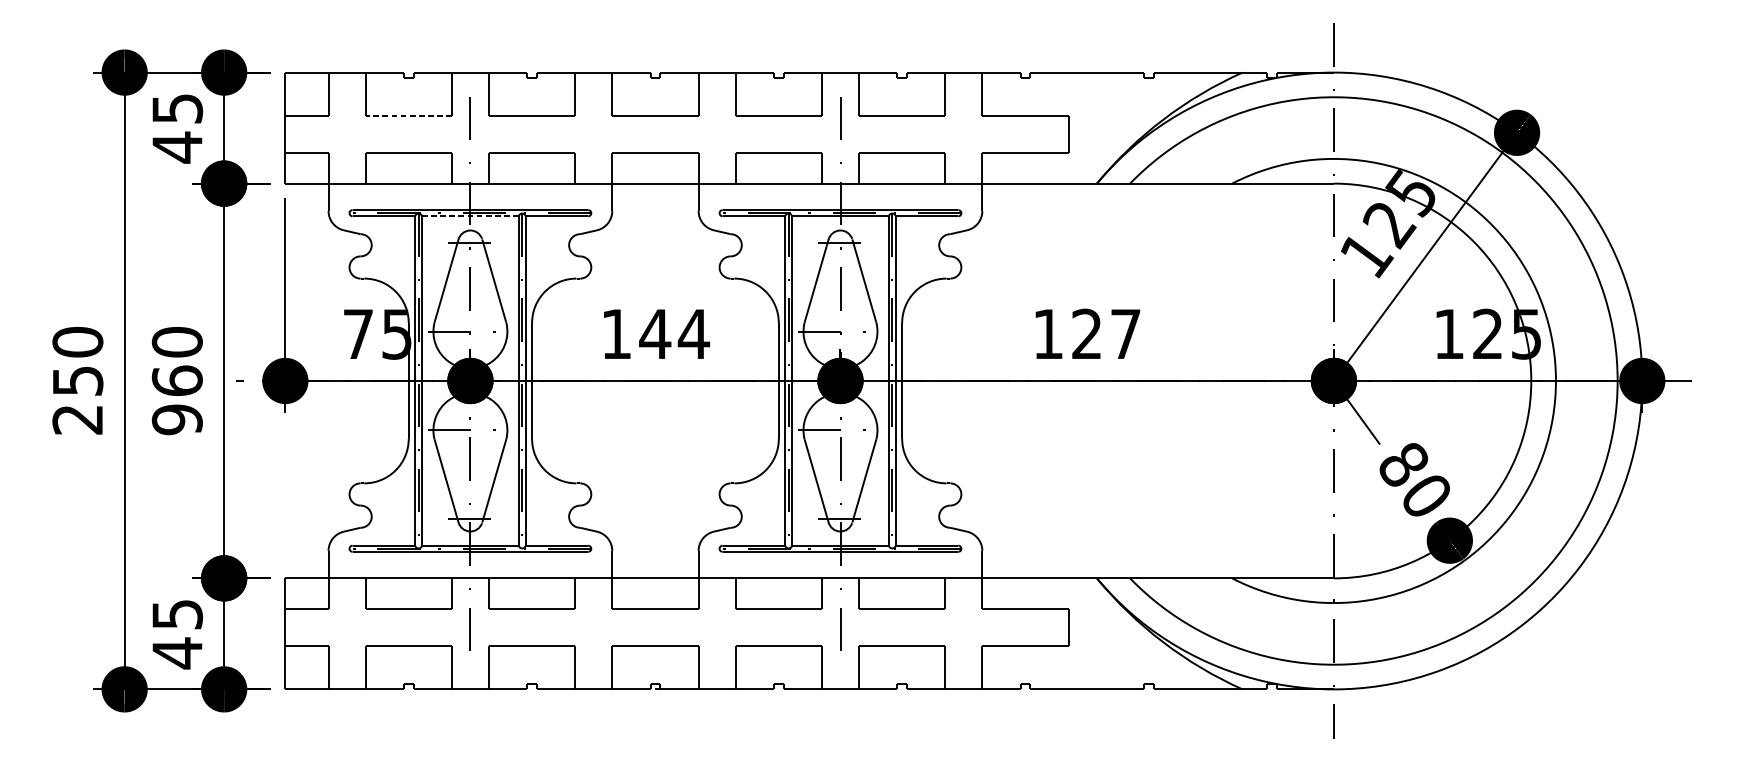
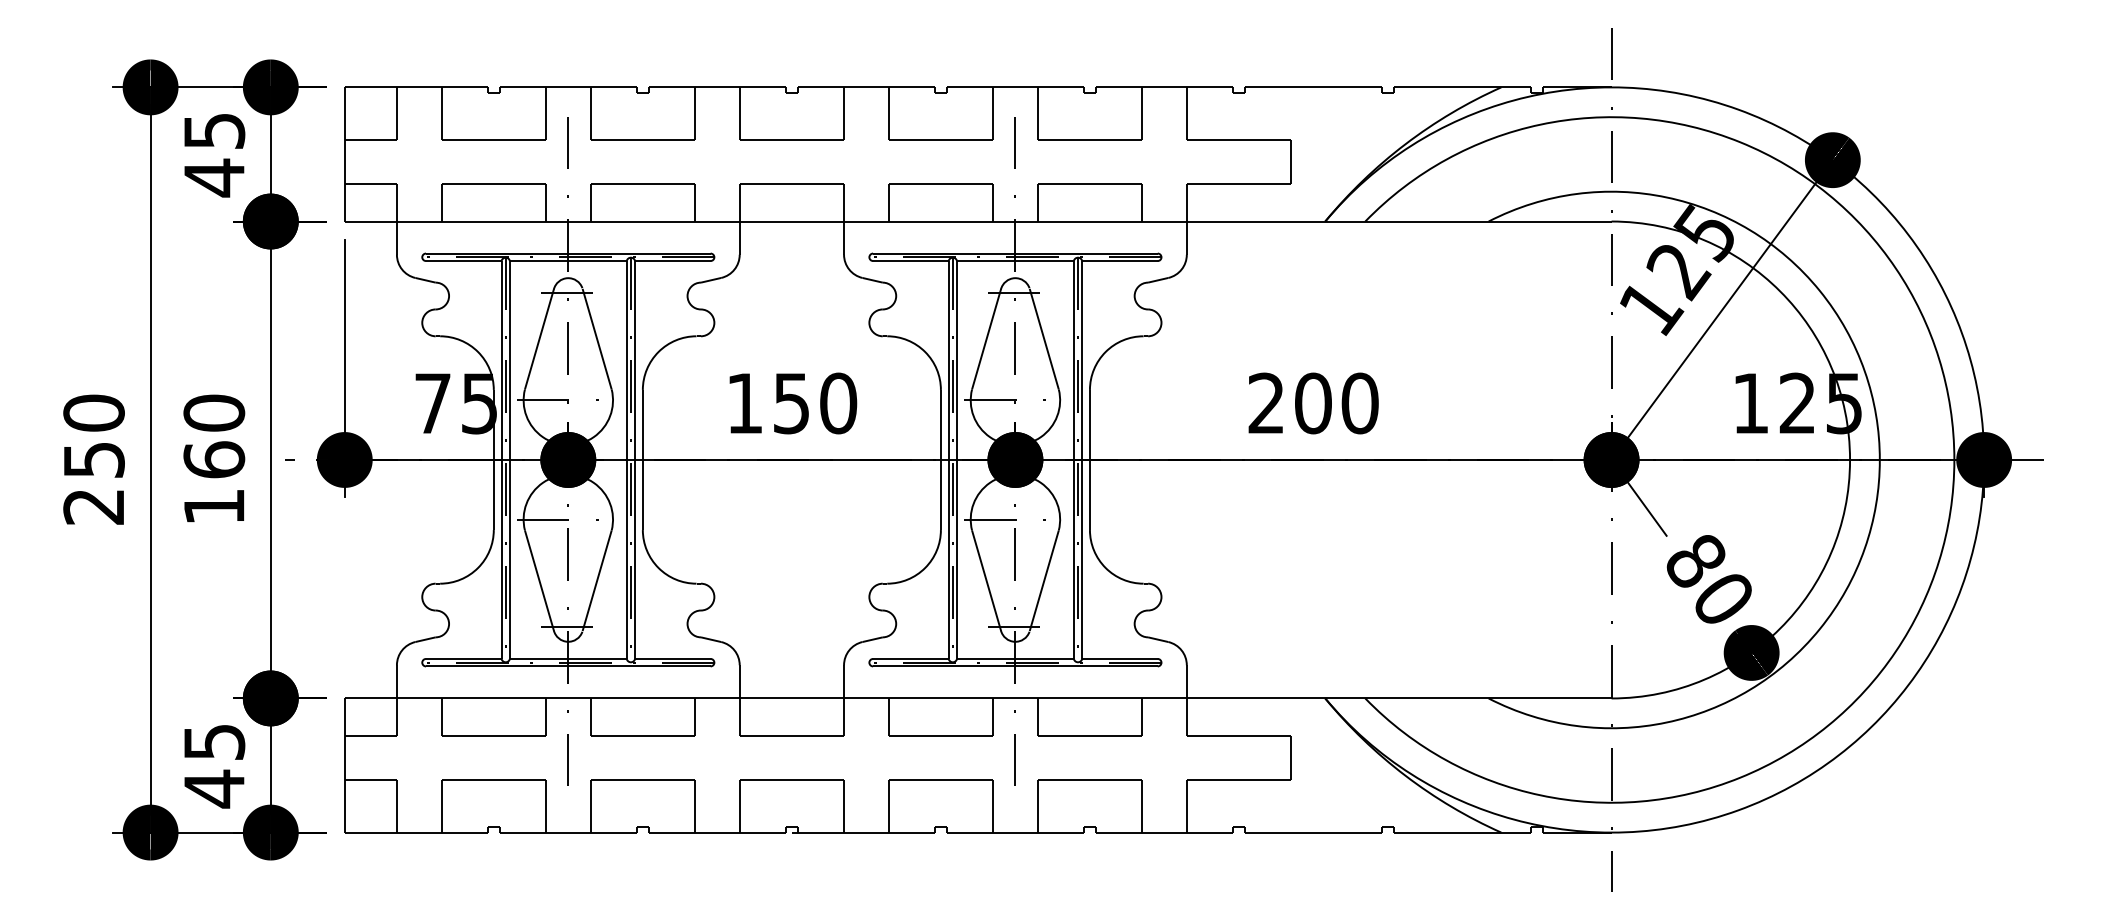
line: (408, 115) -> (493, 139), dashed -> solid
line: (470, 216) -> (568, 261), dashed -> solid
text: (674, 334) -> (814, 403), 144 -> 150
text: (1087, 334) -> (1313, 403), 127 -> 200
text: (177, 419) -> (214, 506), 960 -> 160

